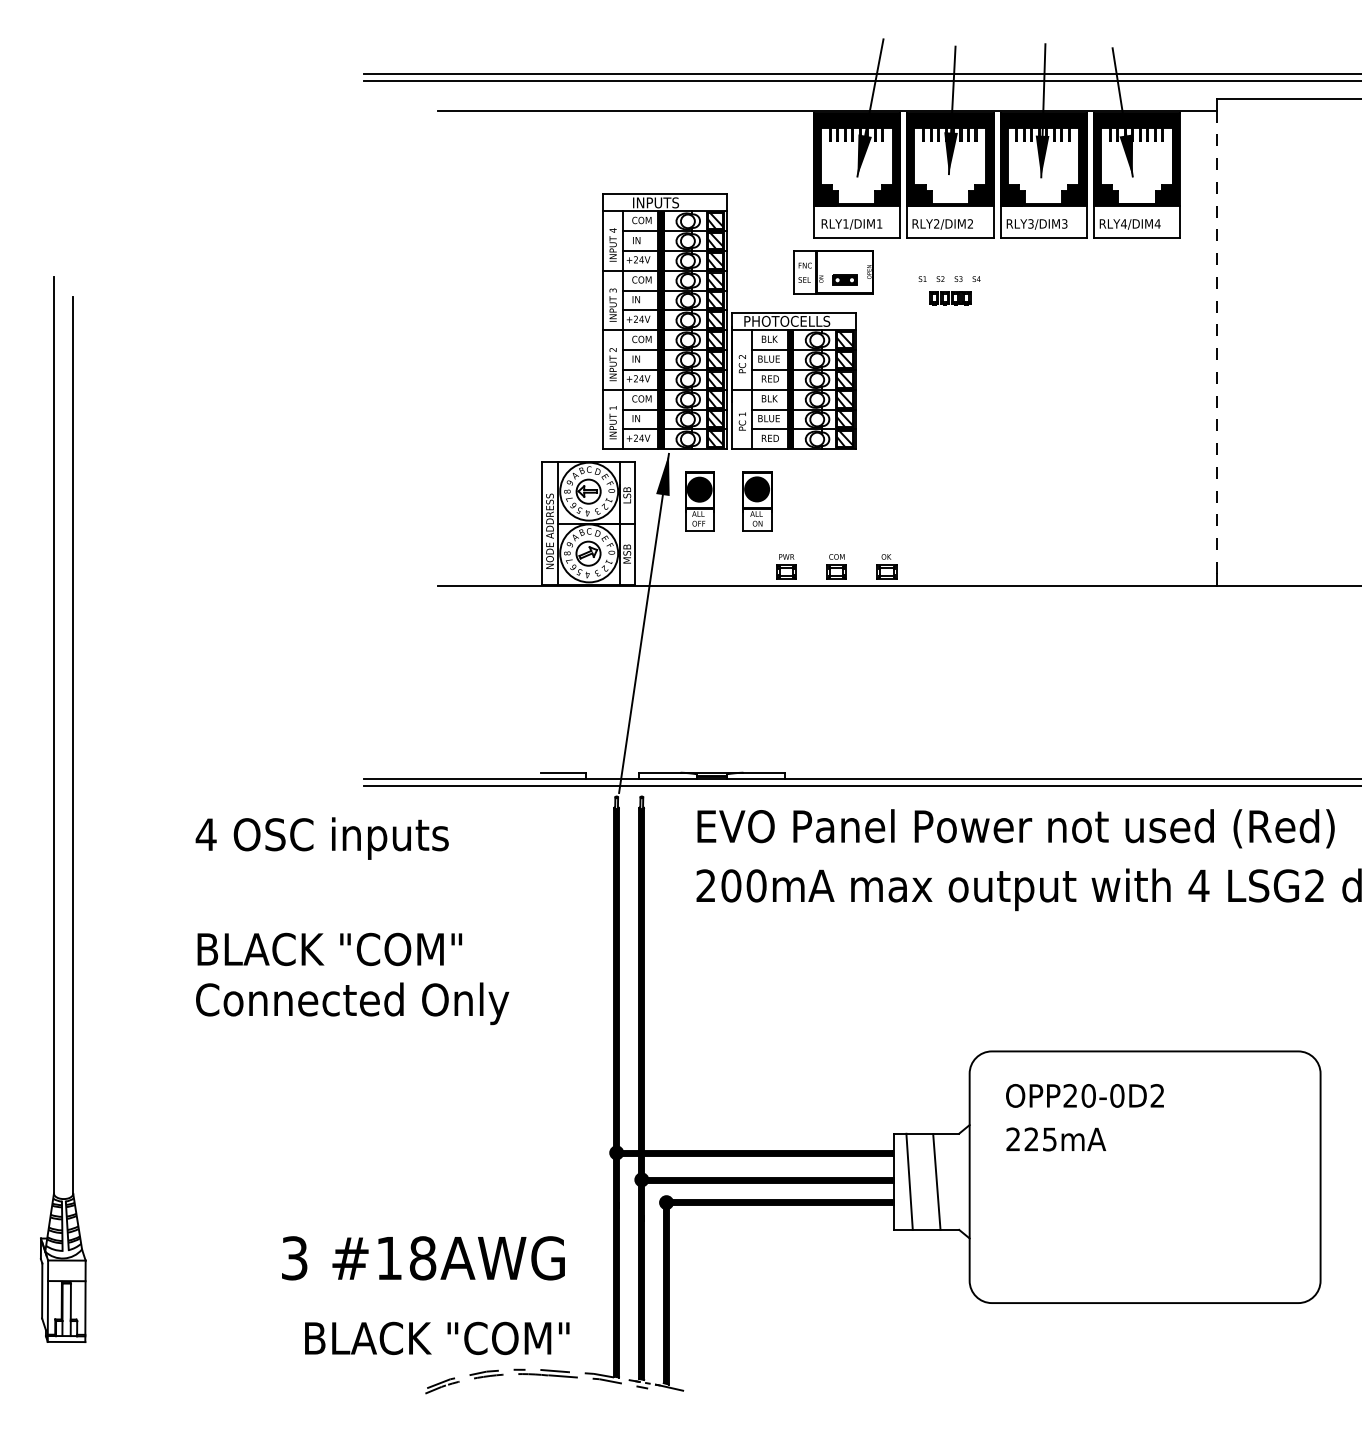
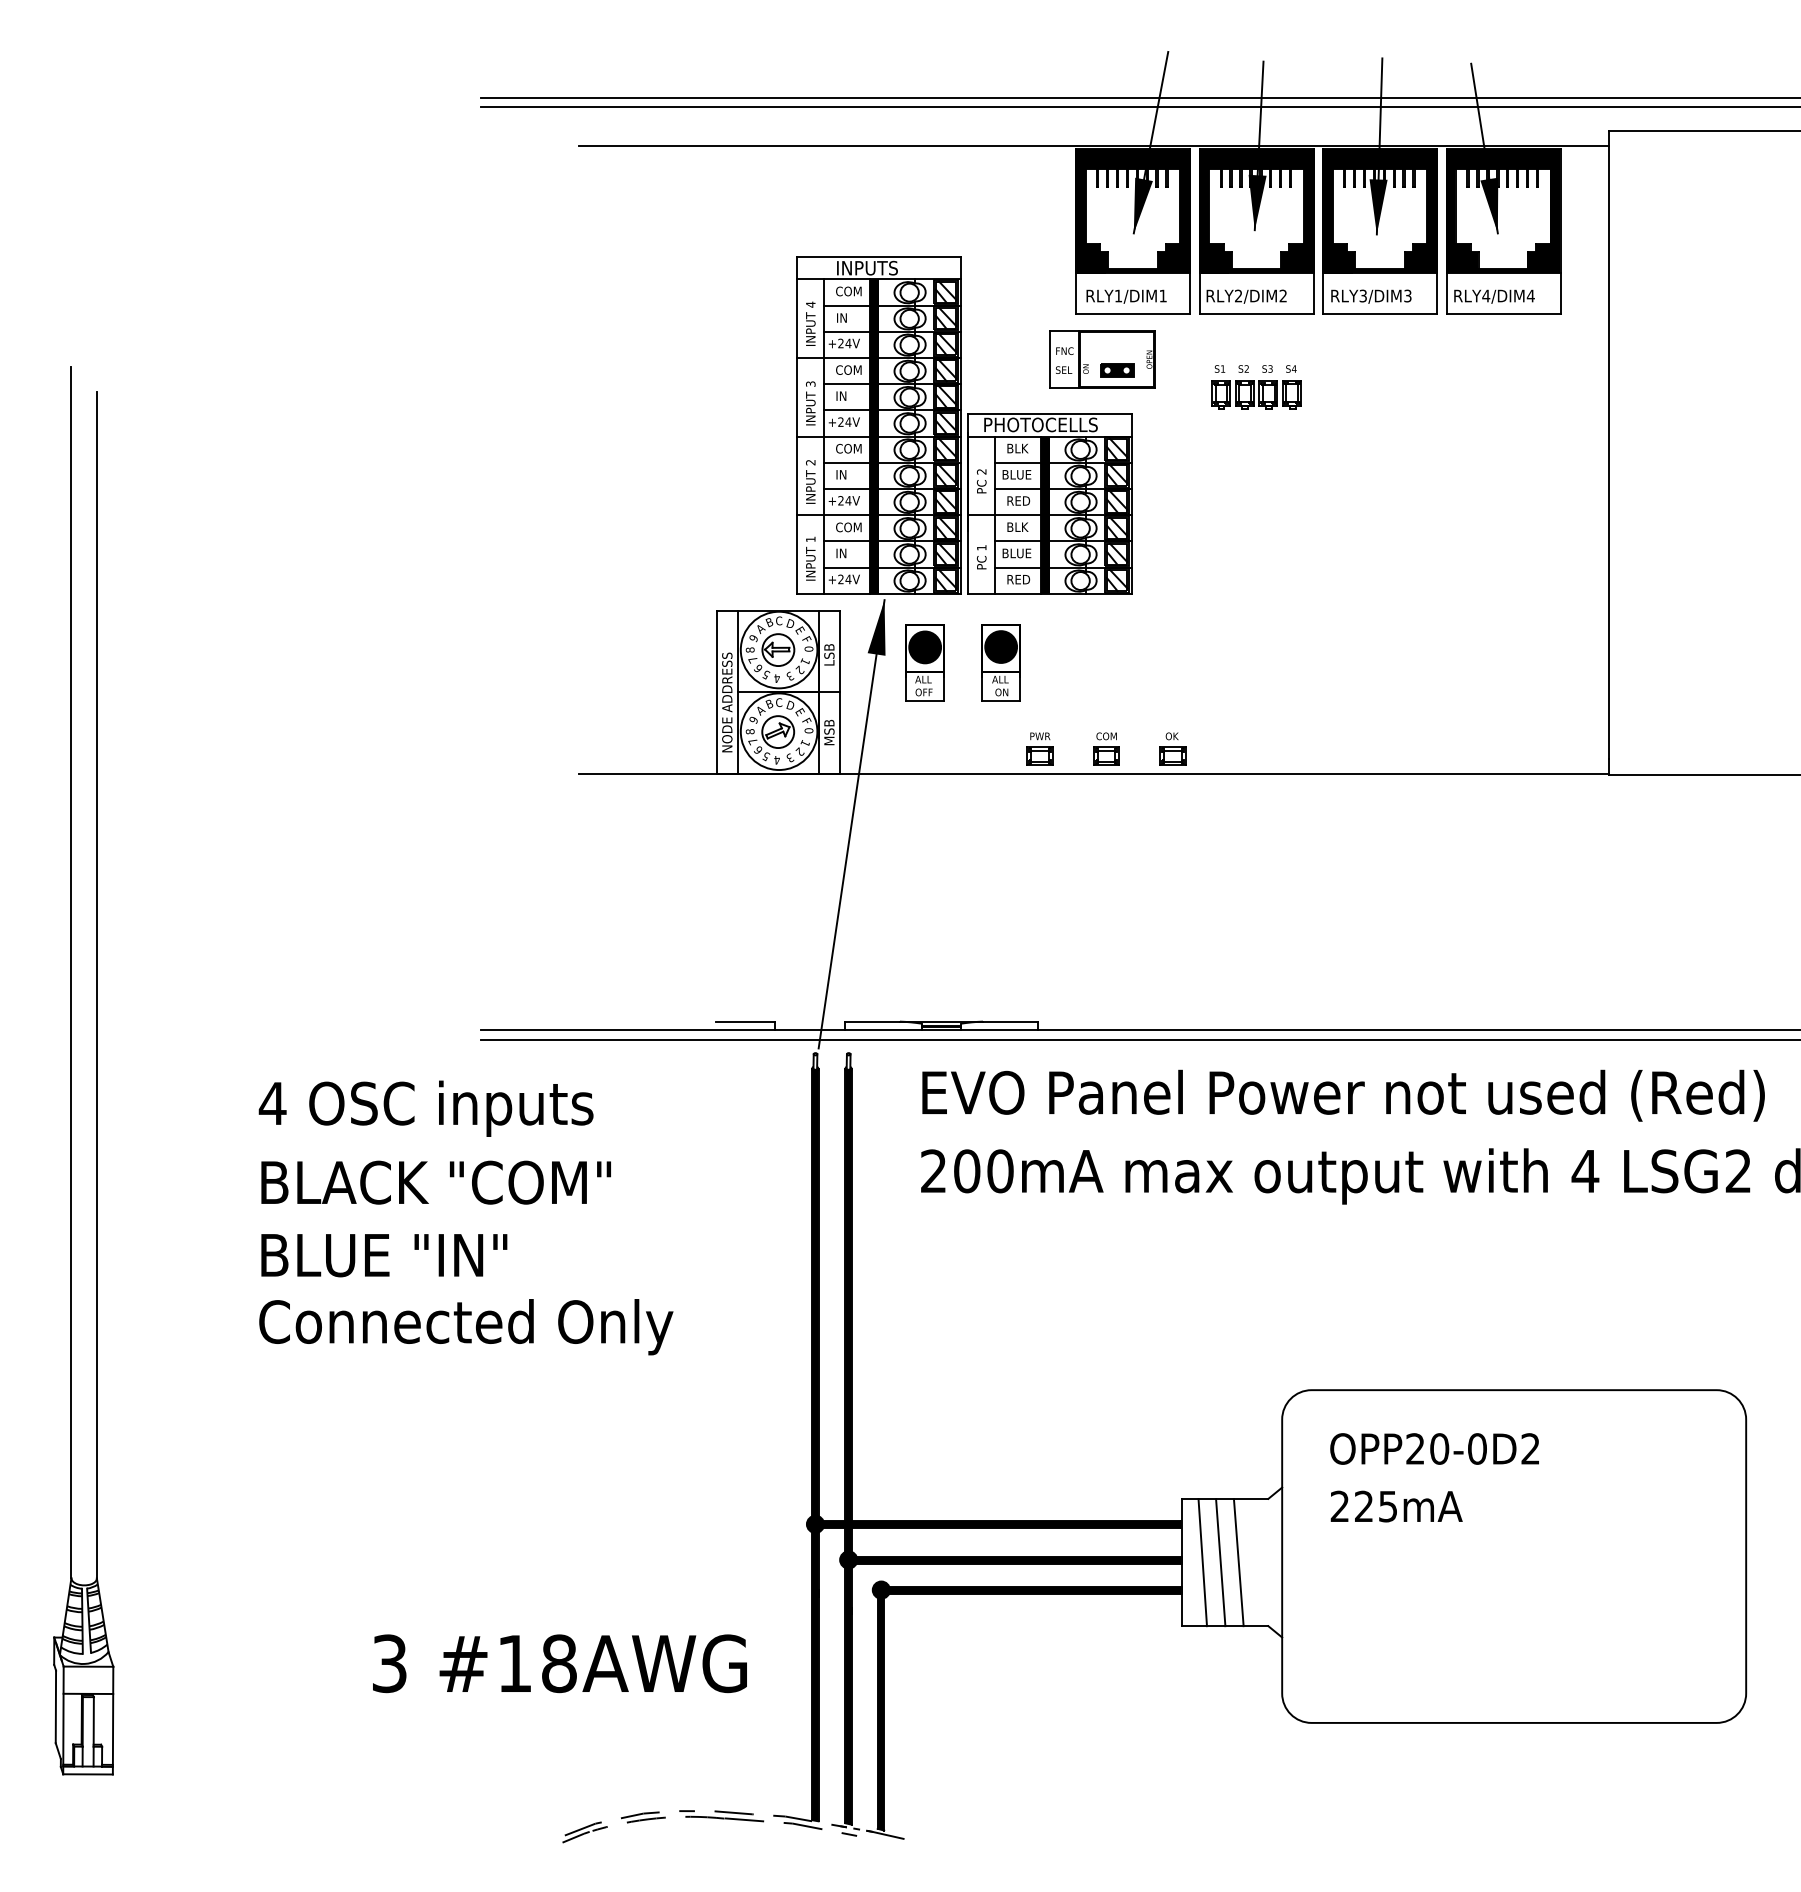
part: (950, 298) -> (1256, 394), size x1.67
line: (1216, 343) -> (1608, 453), dashed -> solid
text: (352, 949) -> (466, 1255), BLACK "COM" -> BLUE "IN"
line: (923, 1181) -> (1220, 1562), added
text: (436, 1338) -> (435, 1182), moved

